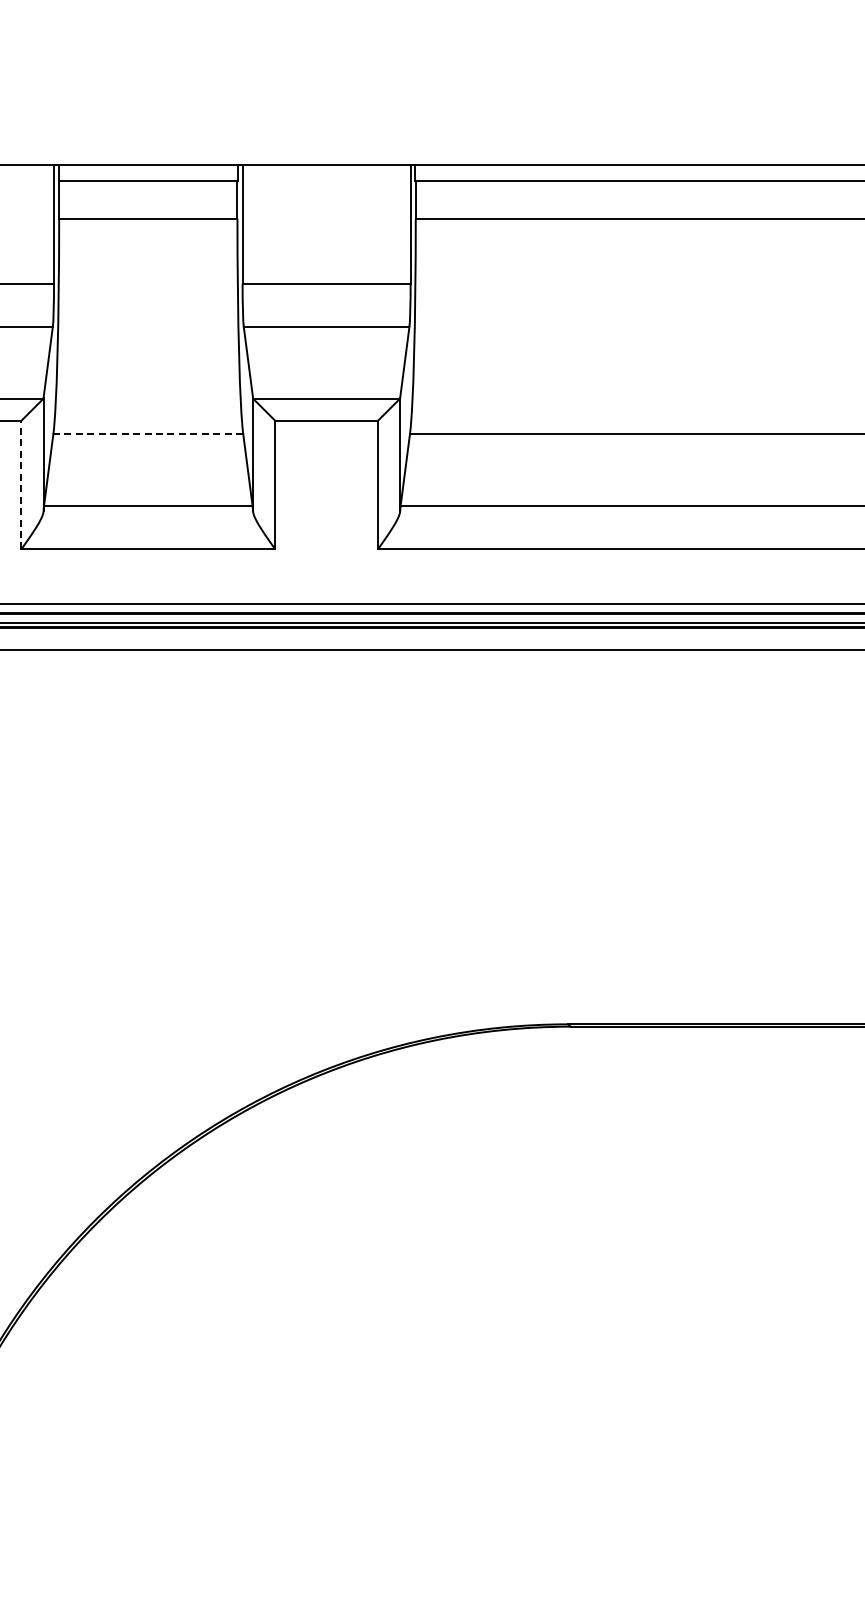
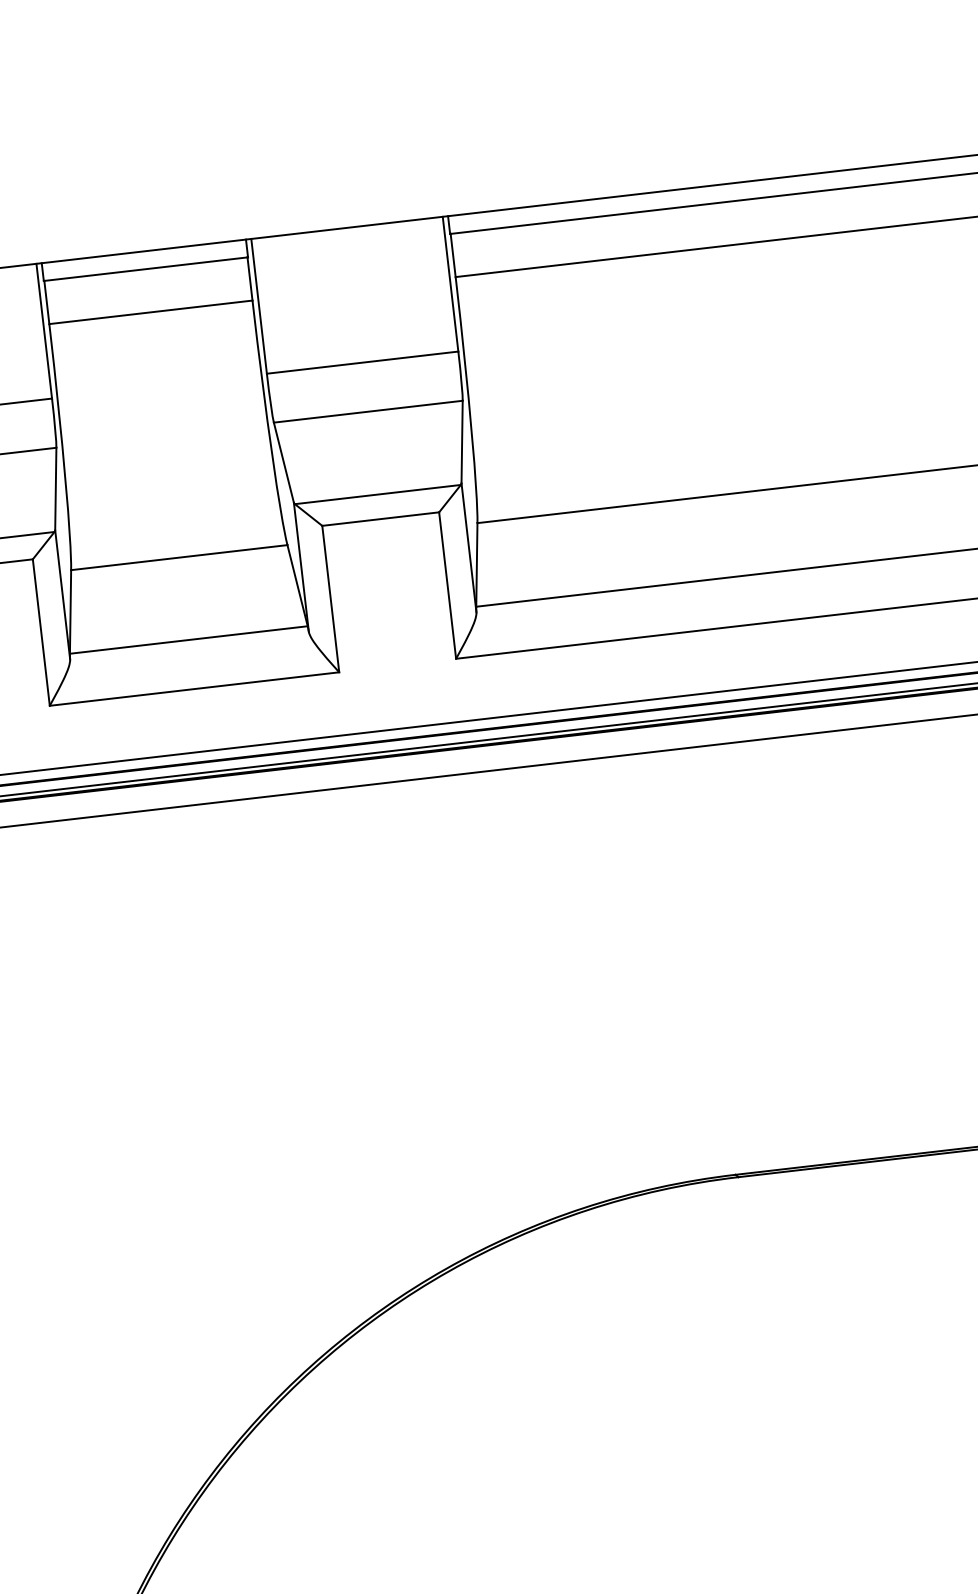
line: (148, 434) -> (179, 558), dashed -> solid
line: (21, 484) -> (41, 631), dashed -> solid

